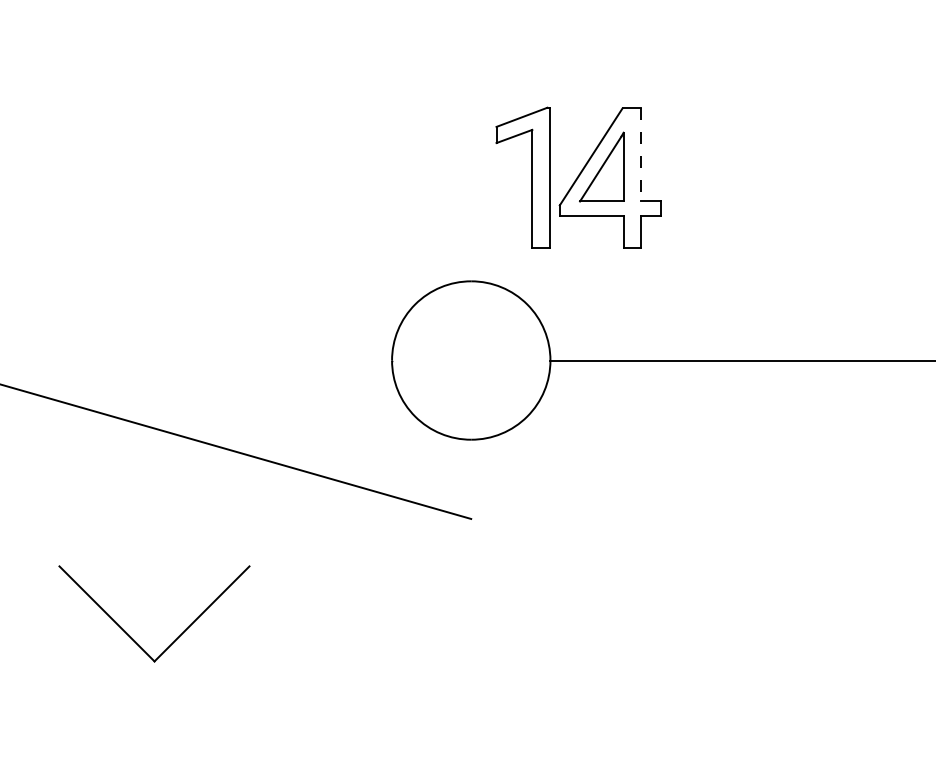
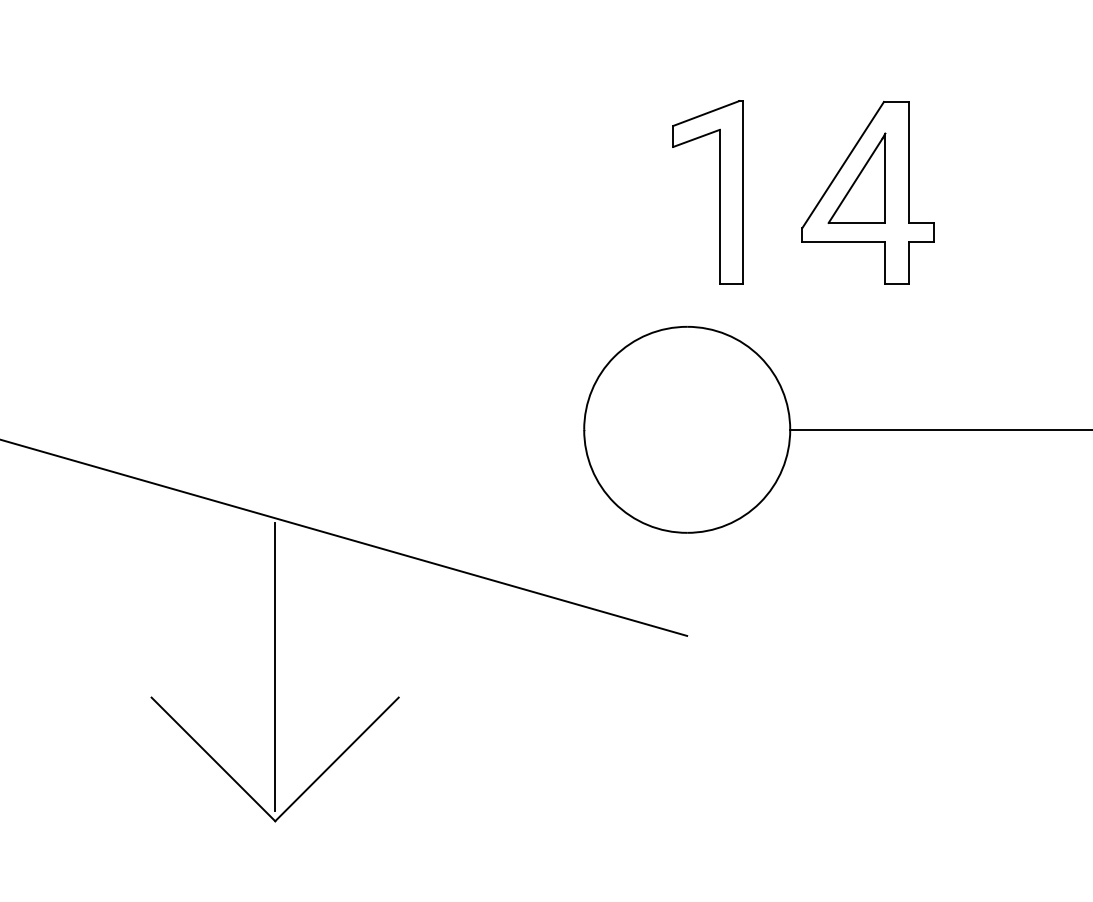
line: (641, 154) -> (908, 161), dashed -> solid
part: (531, 177) -> (718, 191), moved
line: (154, 542) -> (275, 666), added

